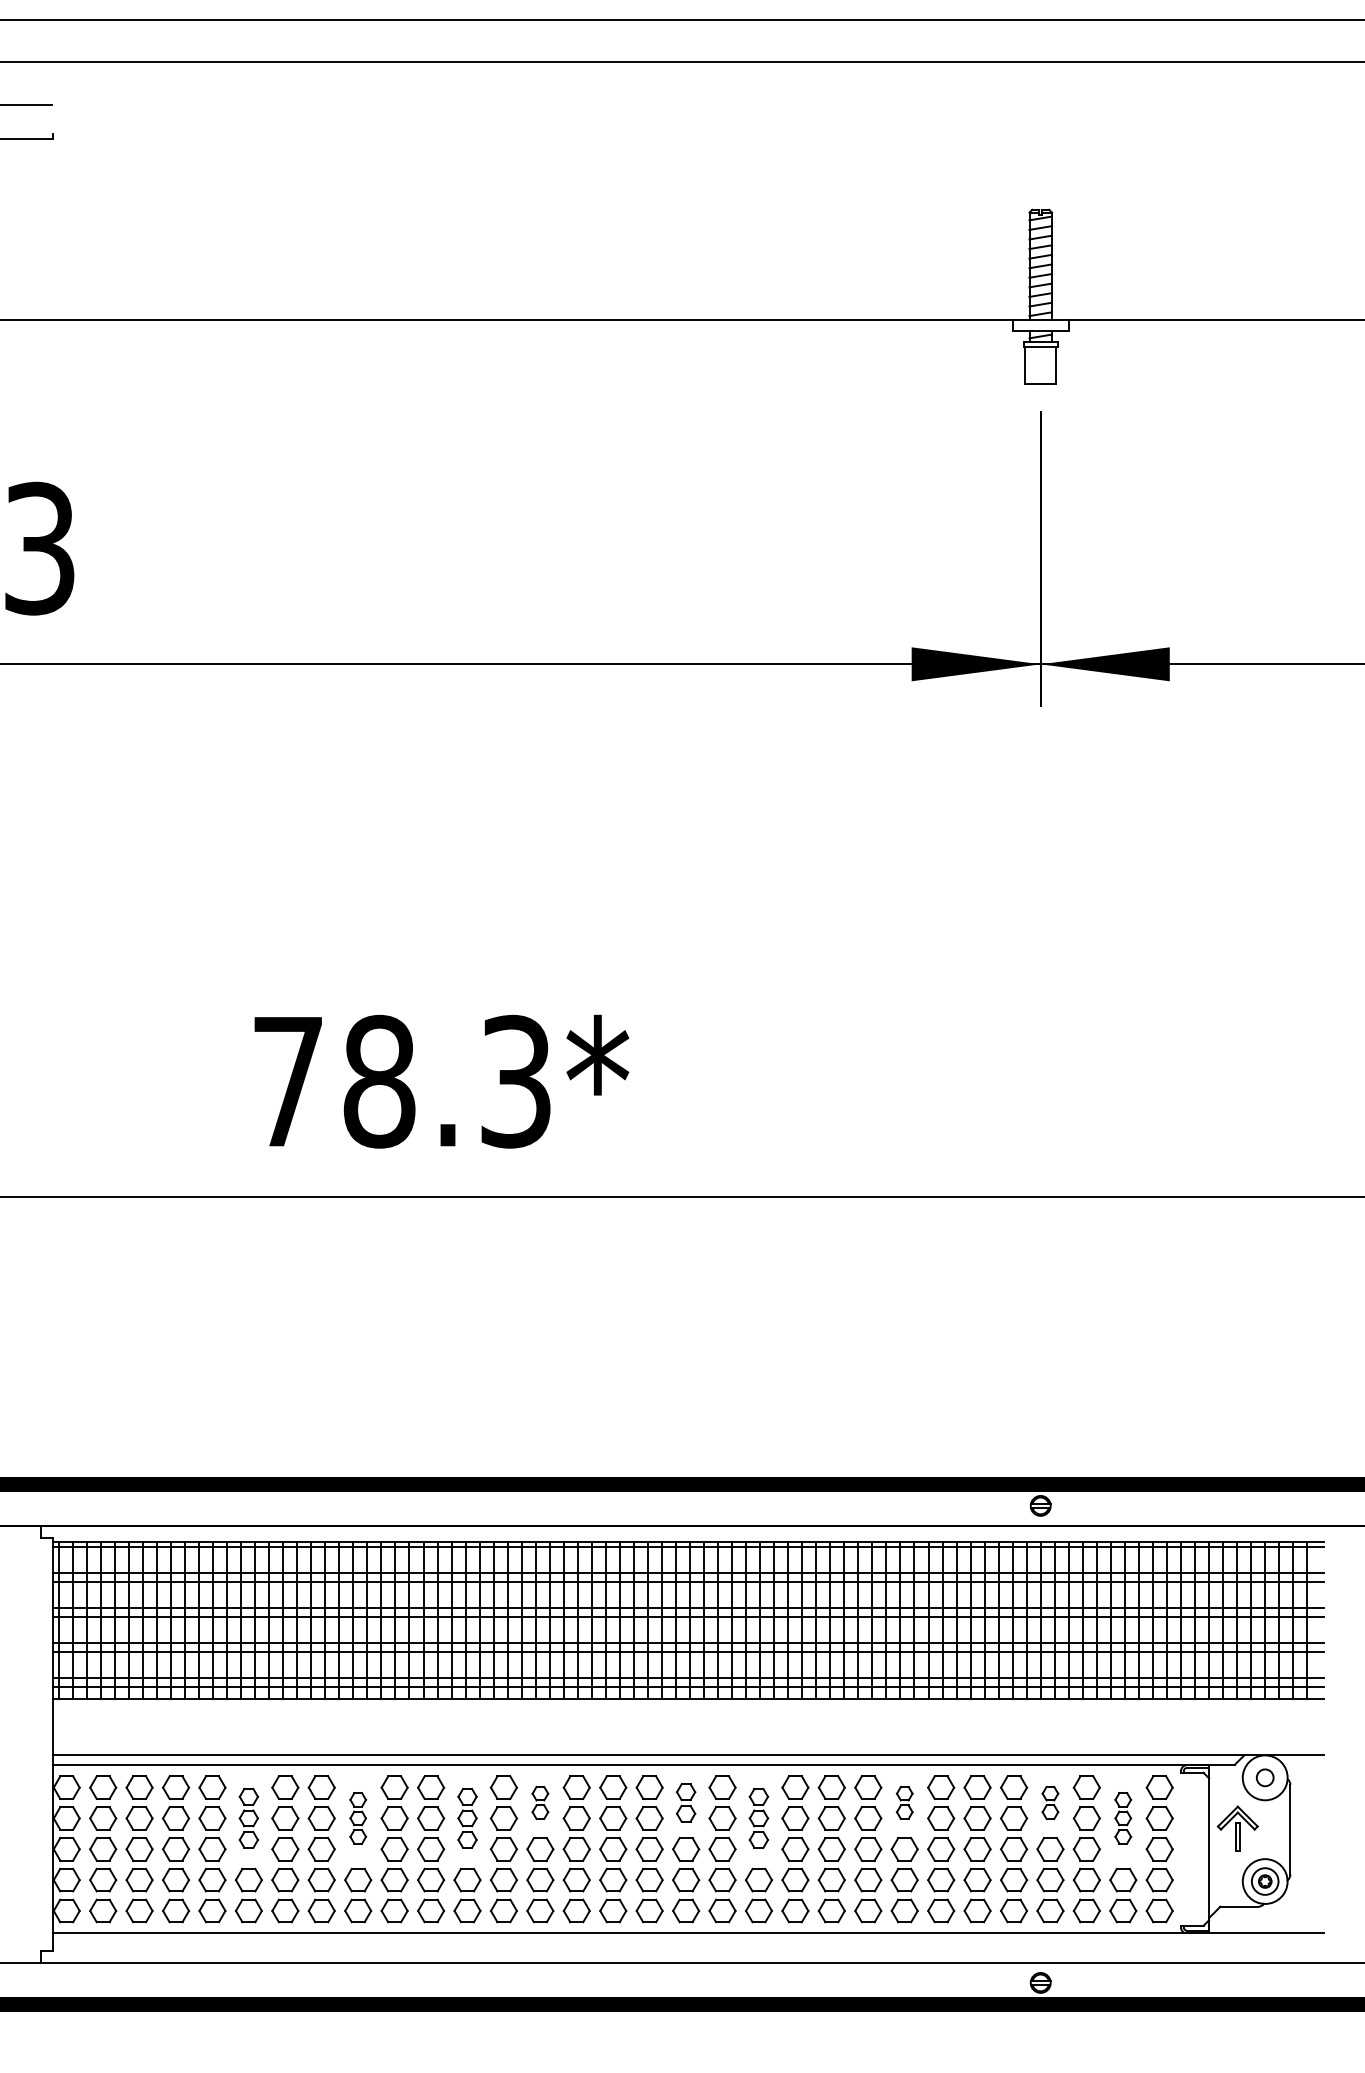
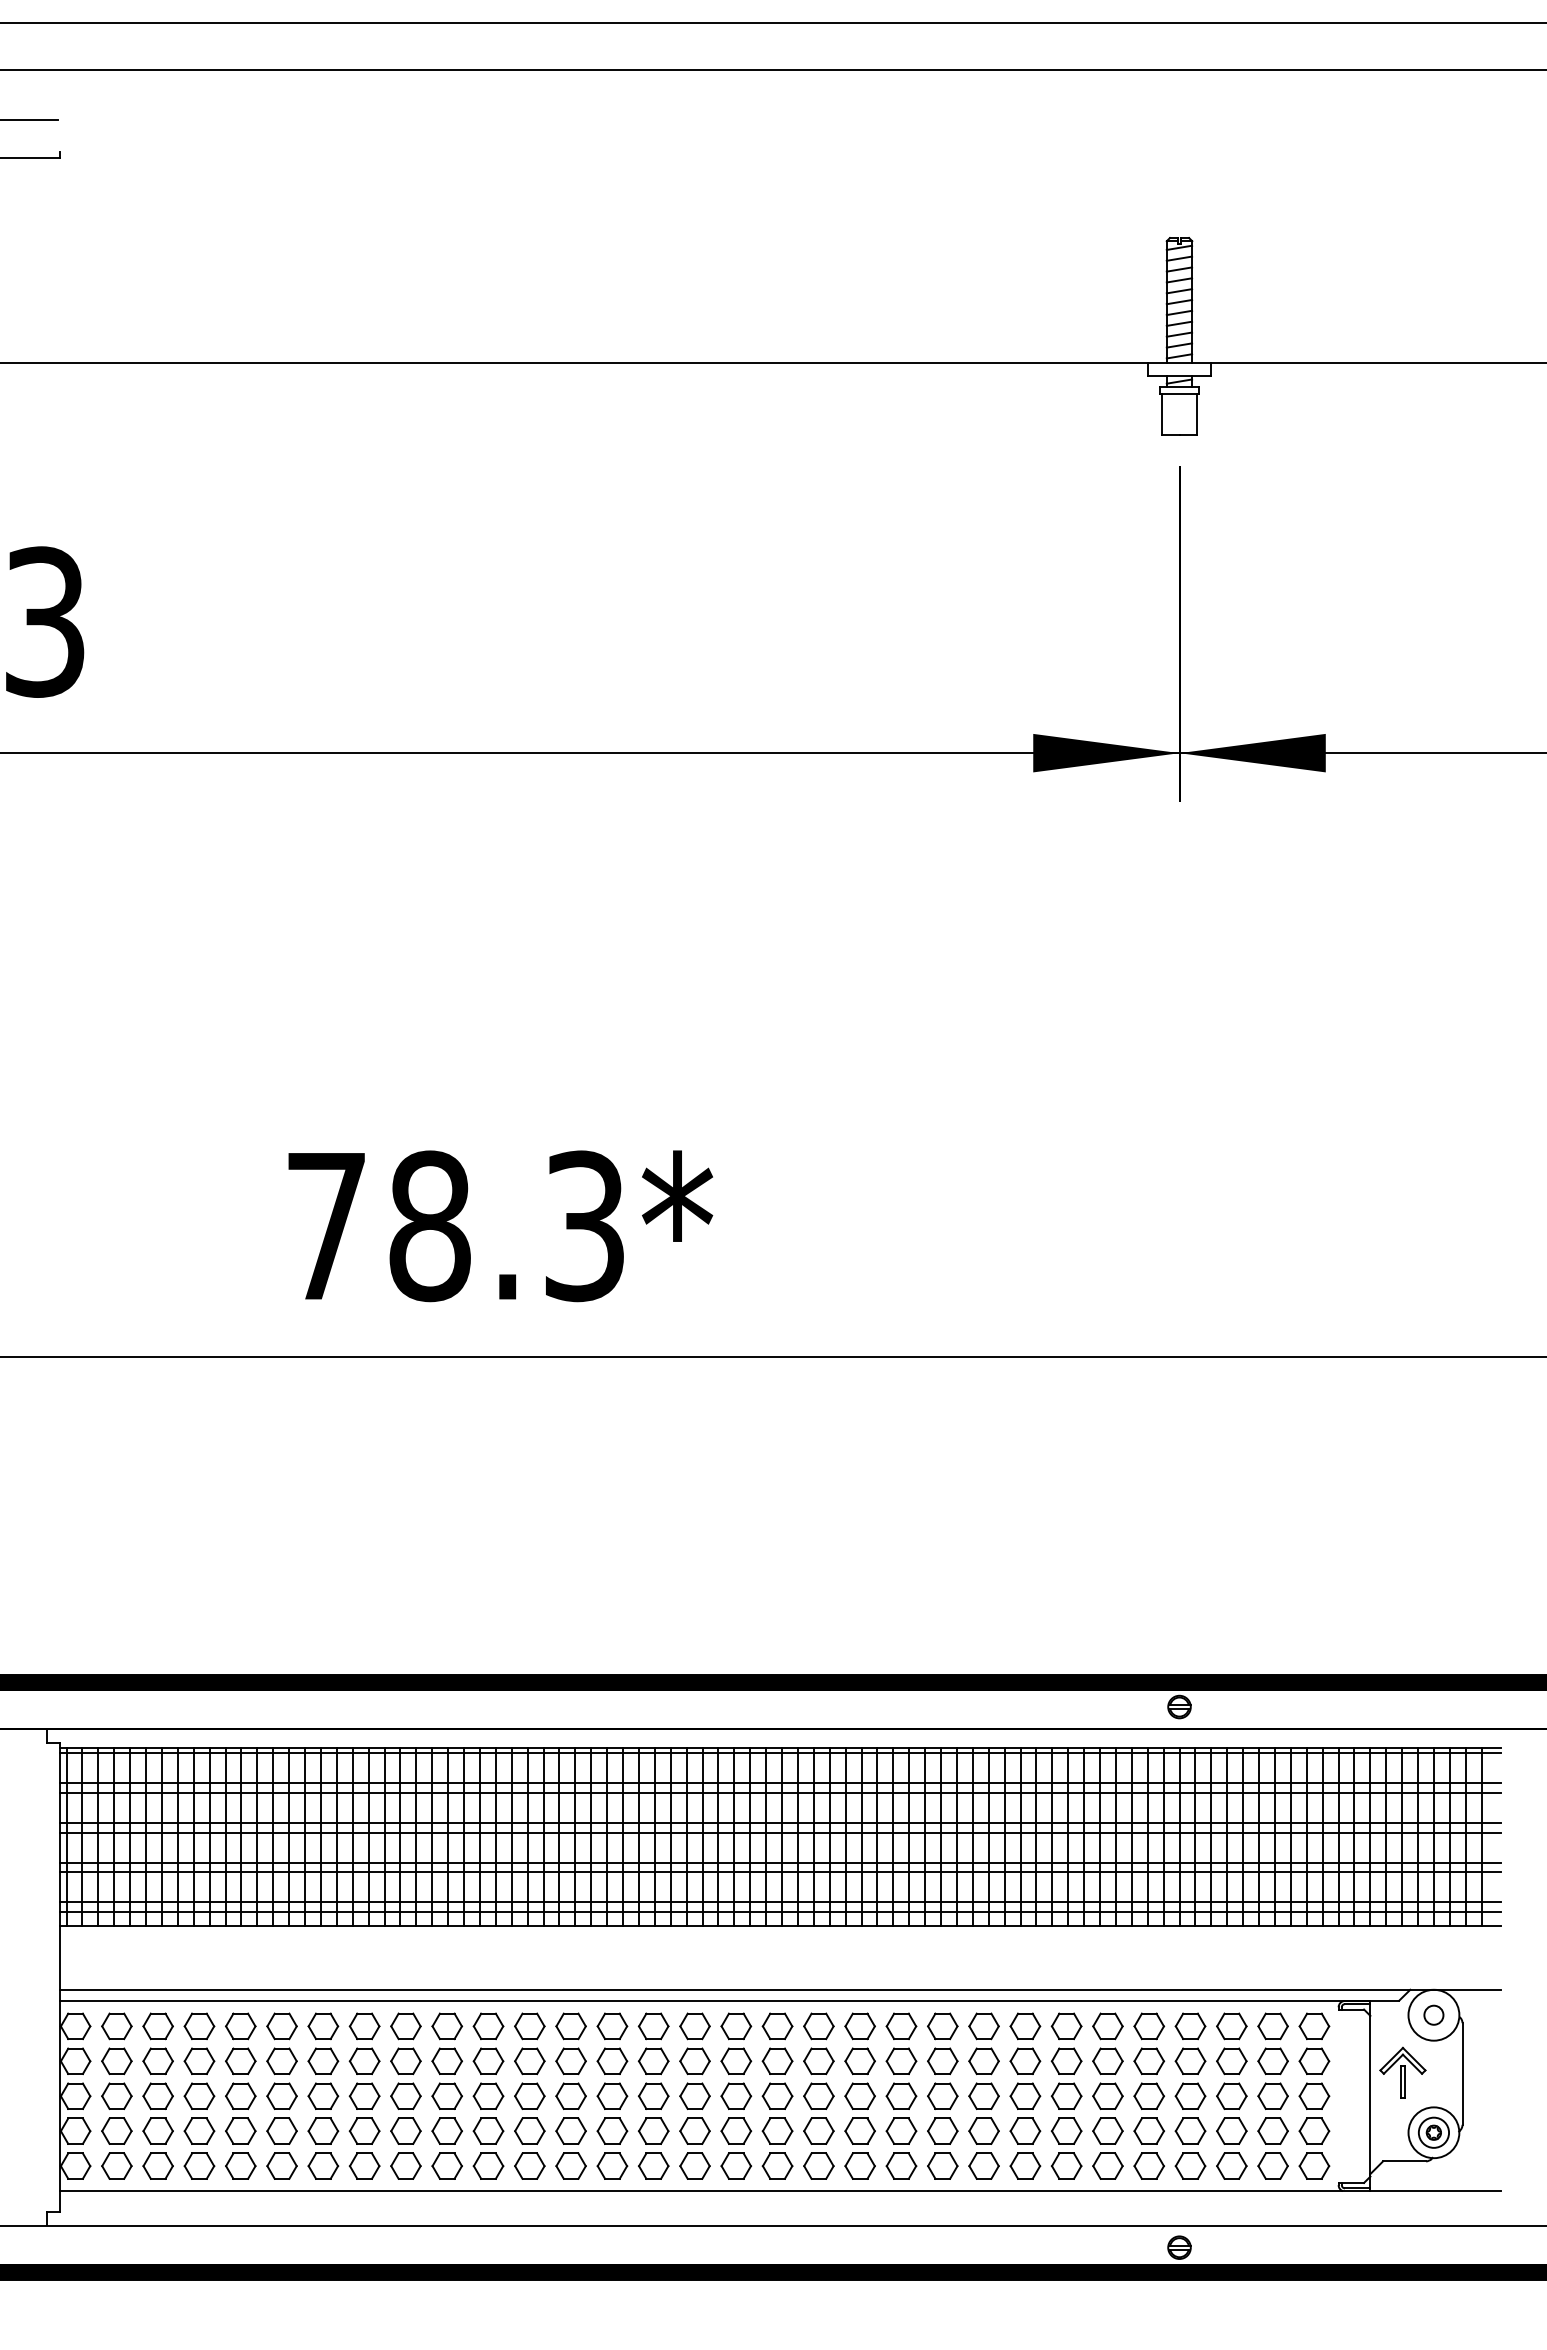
part: (540, 1802) -> (612, 2043), size x1.67
part: (686, 1802) -> (777, 2043), size x1.43
part: (904, 1802) -> (1025, 2043), size x1.67
part: (1050, 1802) -> (1190, 2043), size x1.67
part: (248, 1817) -> (281, 2060), size x1.43
part: (357, 1817) -> (405, 2060), size x1.67
part: (467, 1817) -> (529, 2060), size x1.43
part: (758, 1817) -> (859, 2060), size x1.43
part: (1122, 1817) -> (1272, 2060), size x1.67

